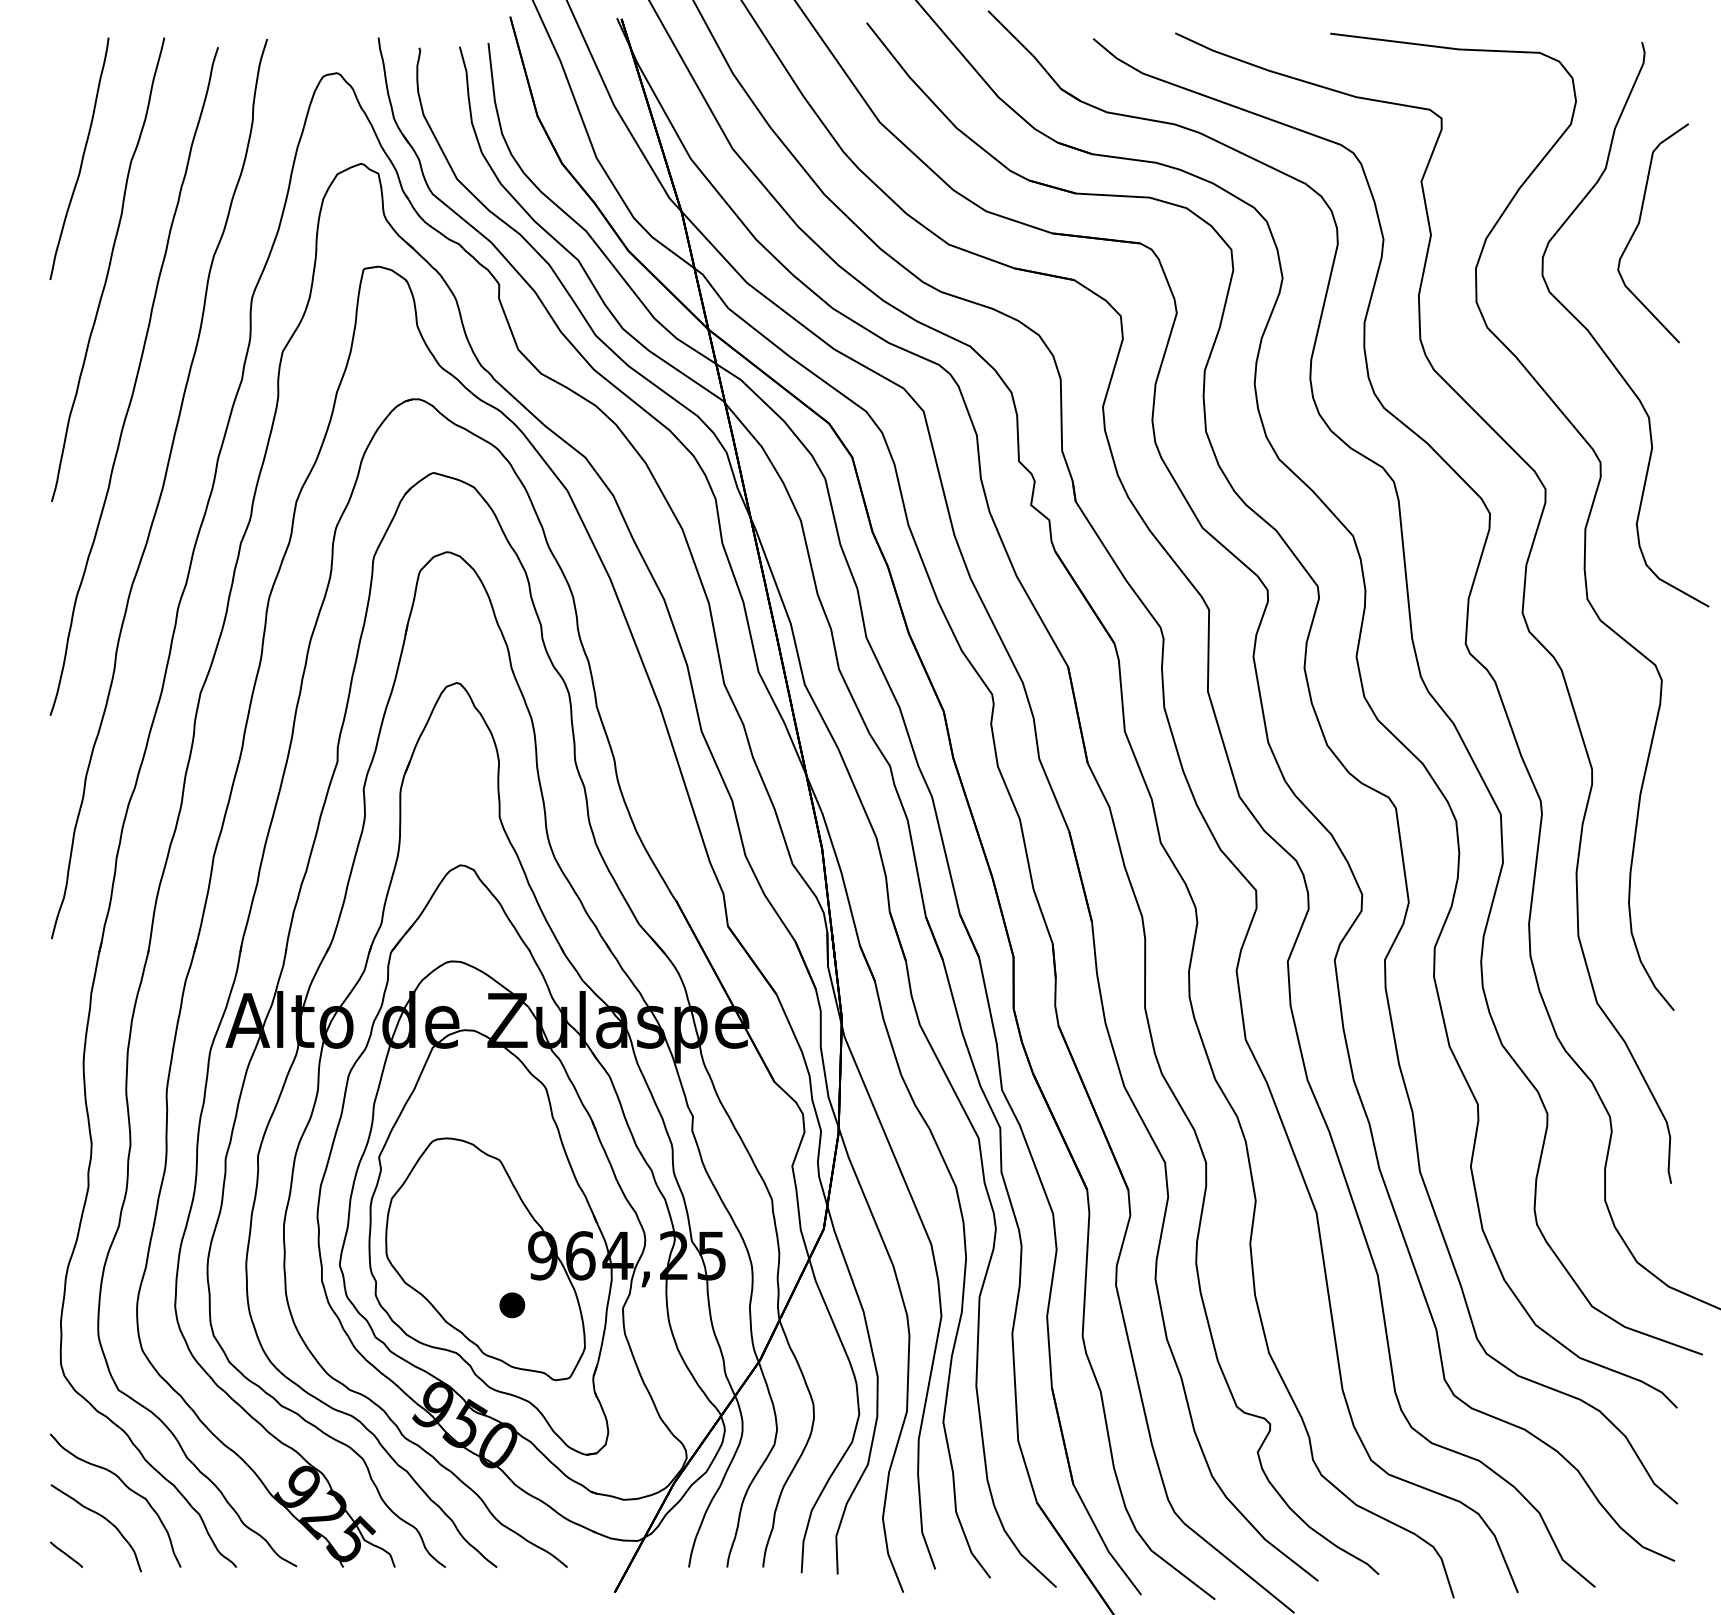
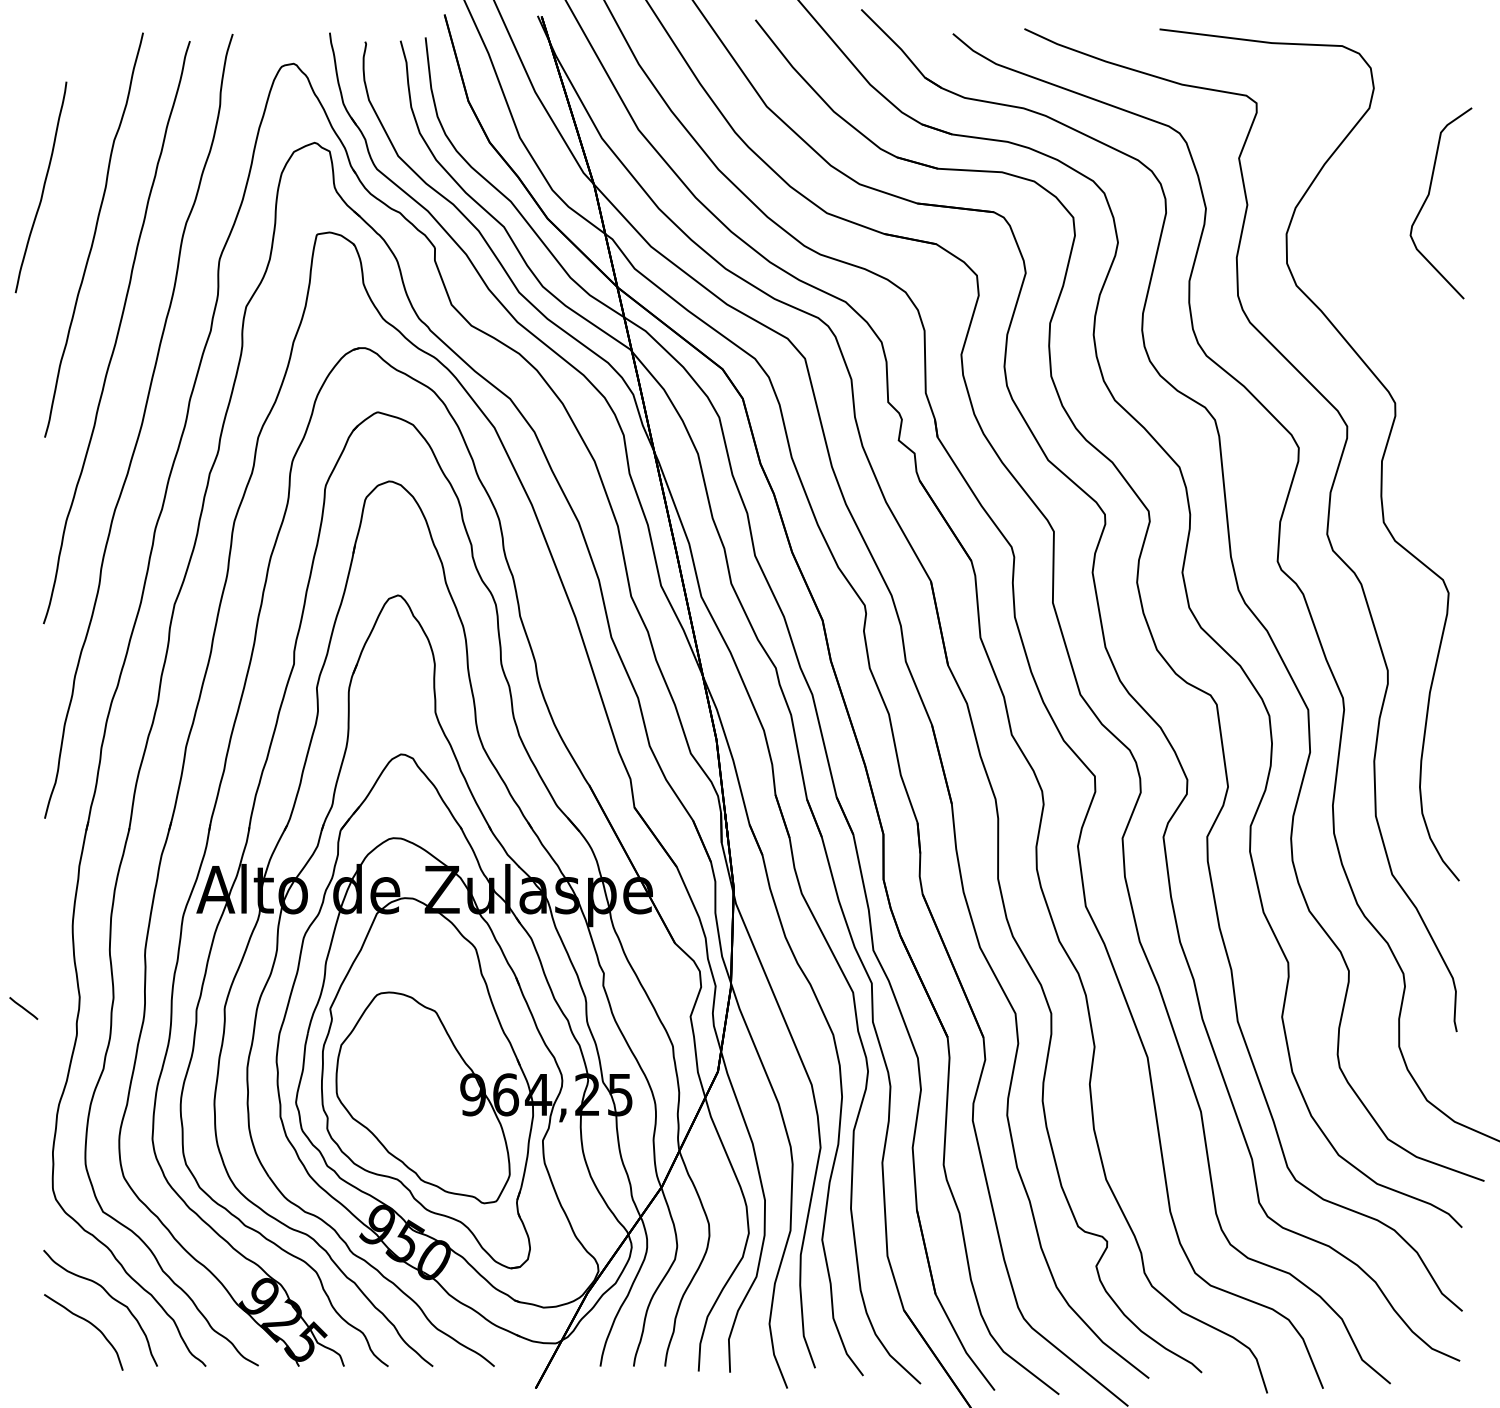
curve: (81, 160) -> (42, 188), moved
curve: (1598, 342) -> (1393, 298), removed
part: (512, 1304) -> (446, 1137), removed
line: (66, 1554) -> (23, 1008), moved

